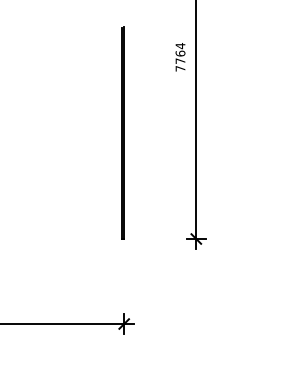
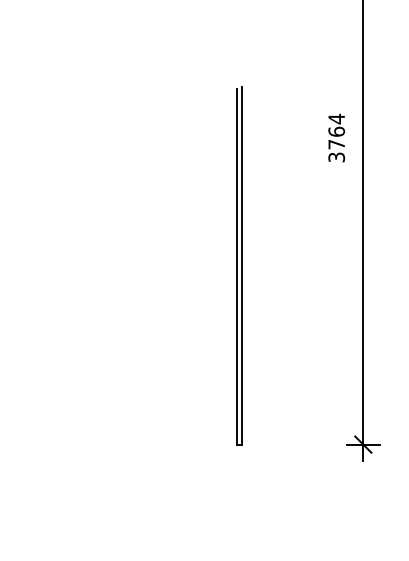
text: (180, 68) -> (336, 156), 7764 -> 3764

